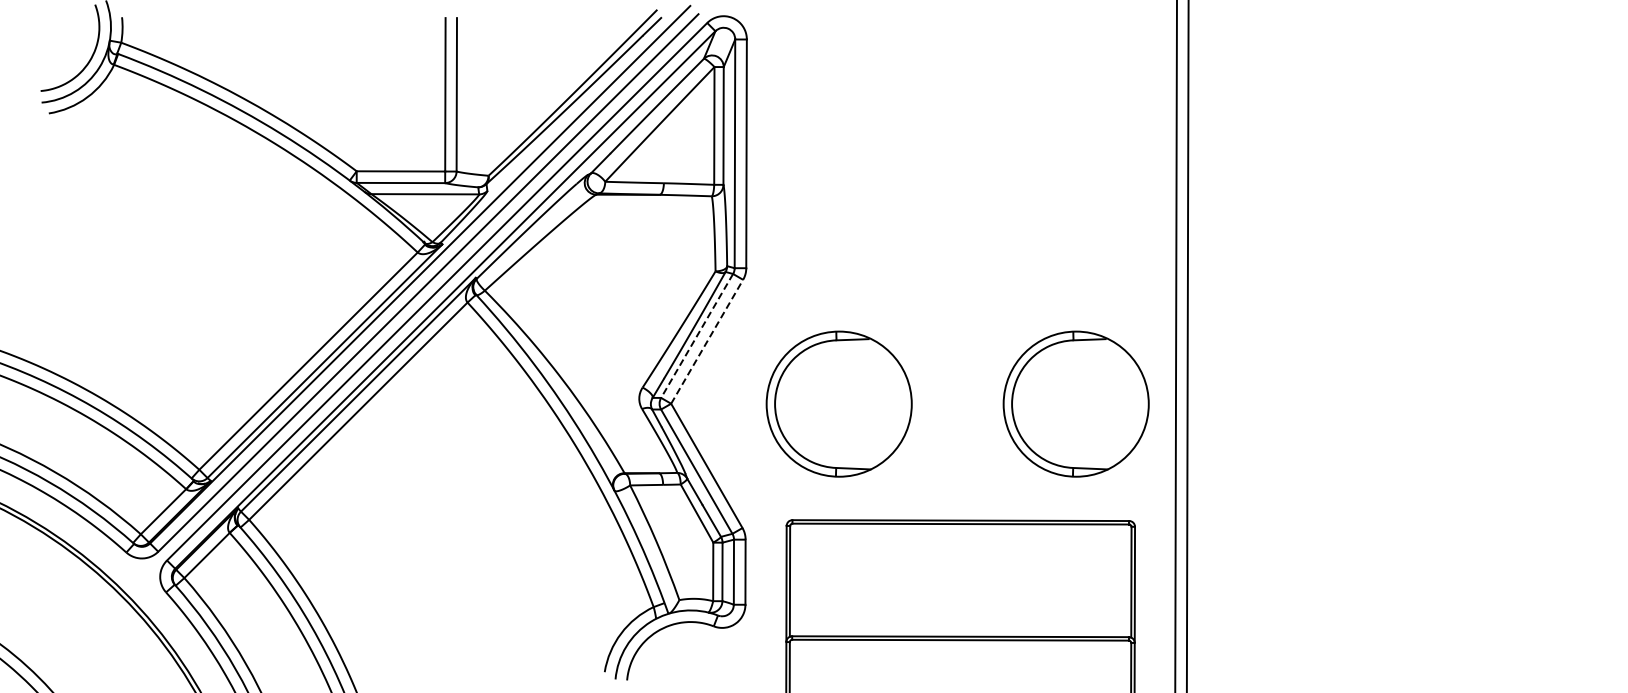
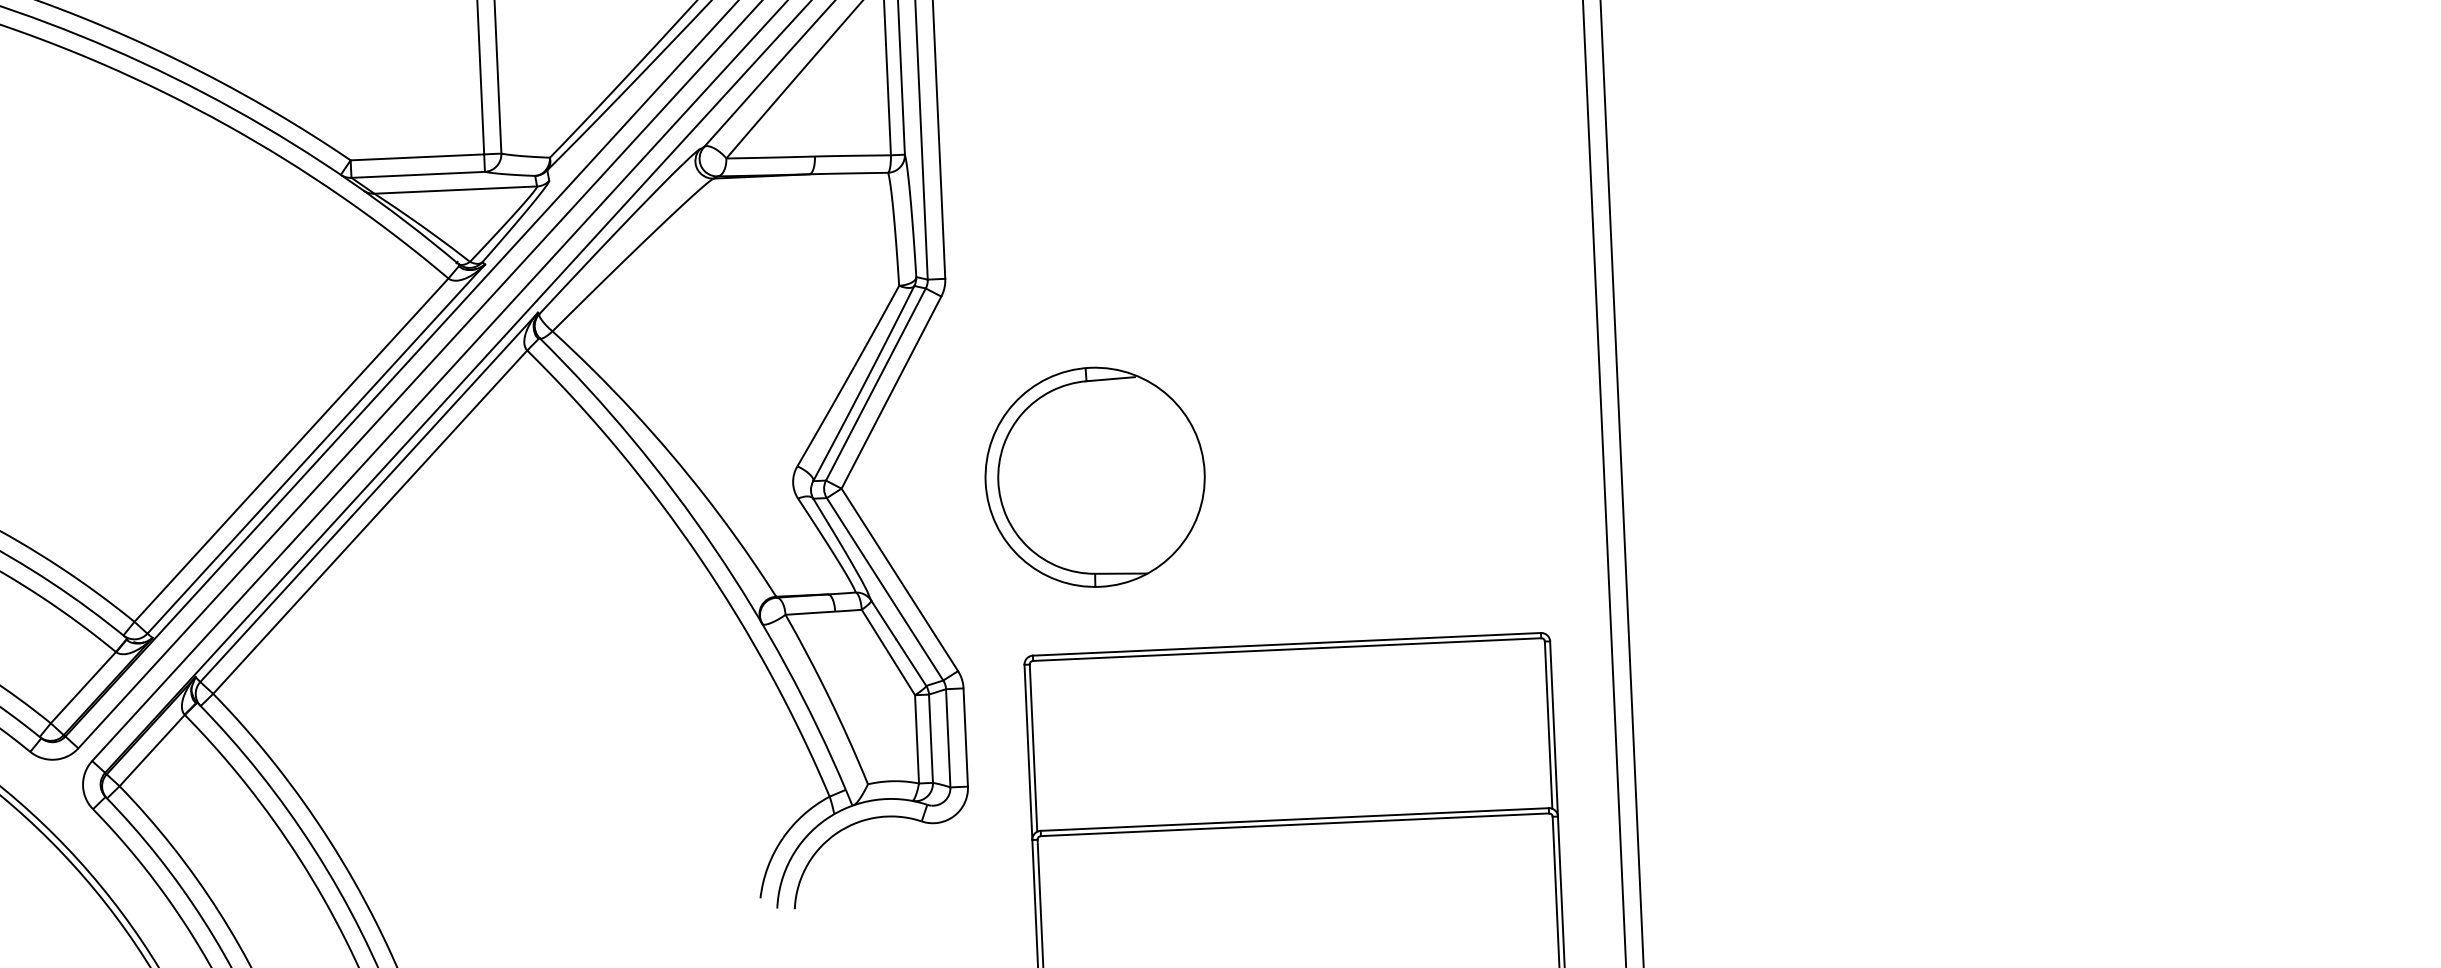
line: (697, 335) -> (876, 383), dashed -> solid
line: (707, 341) -> (891, 392), dashed -> solid
part: (1075, 403) -> (1451, 459), removed

